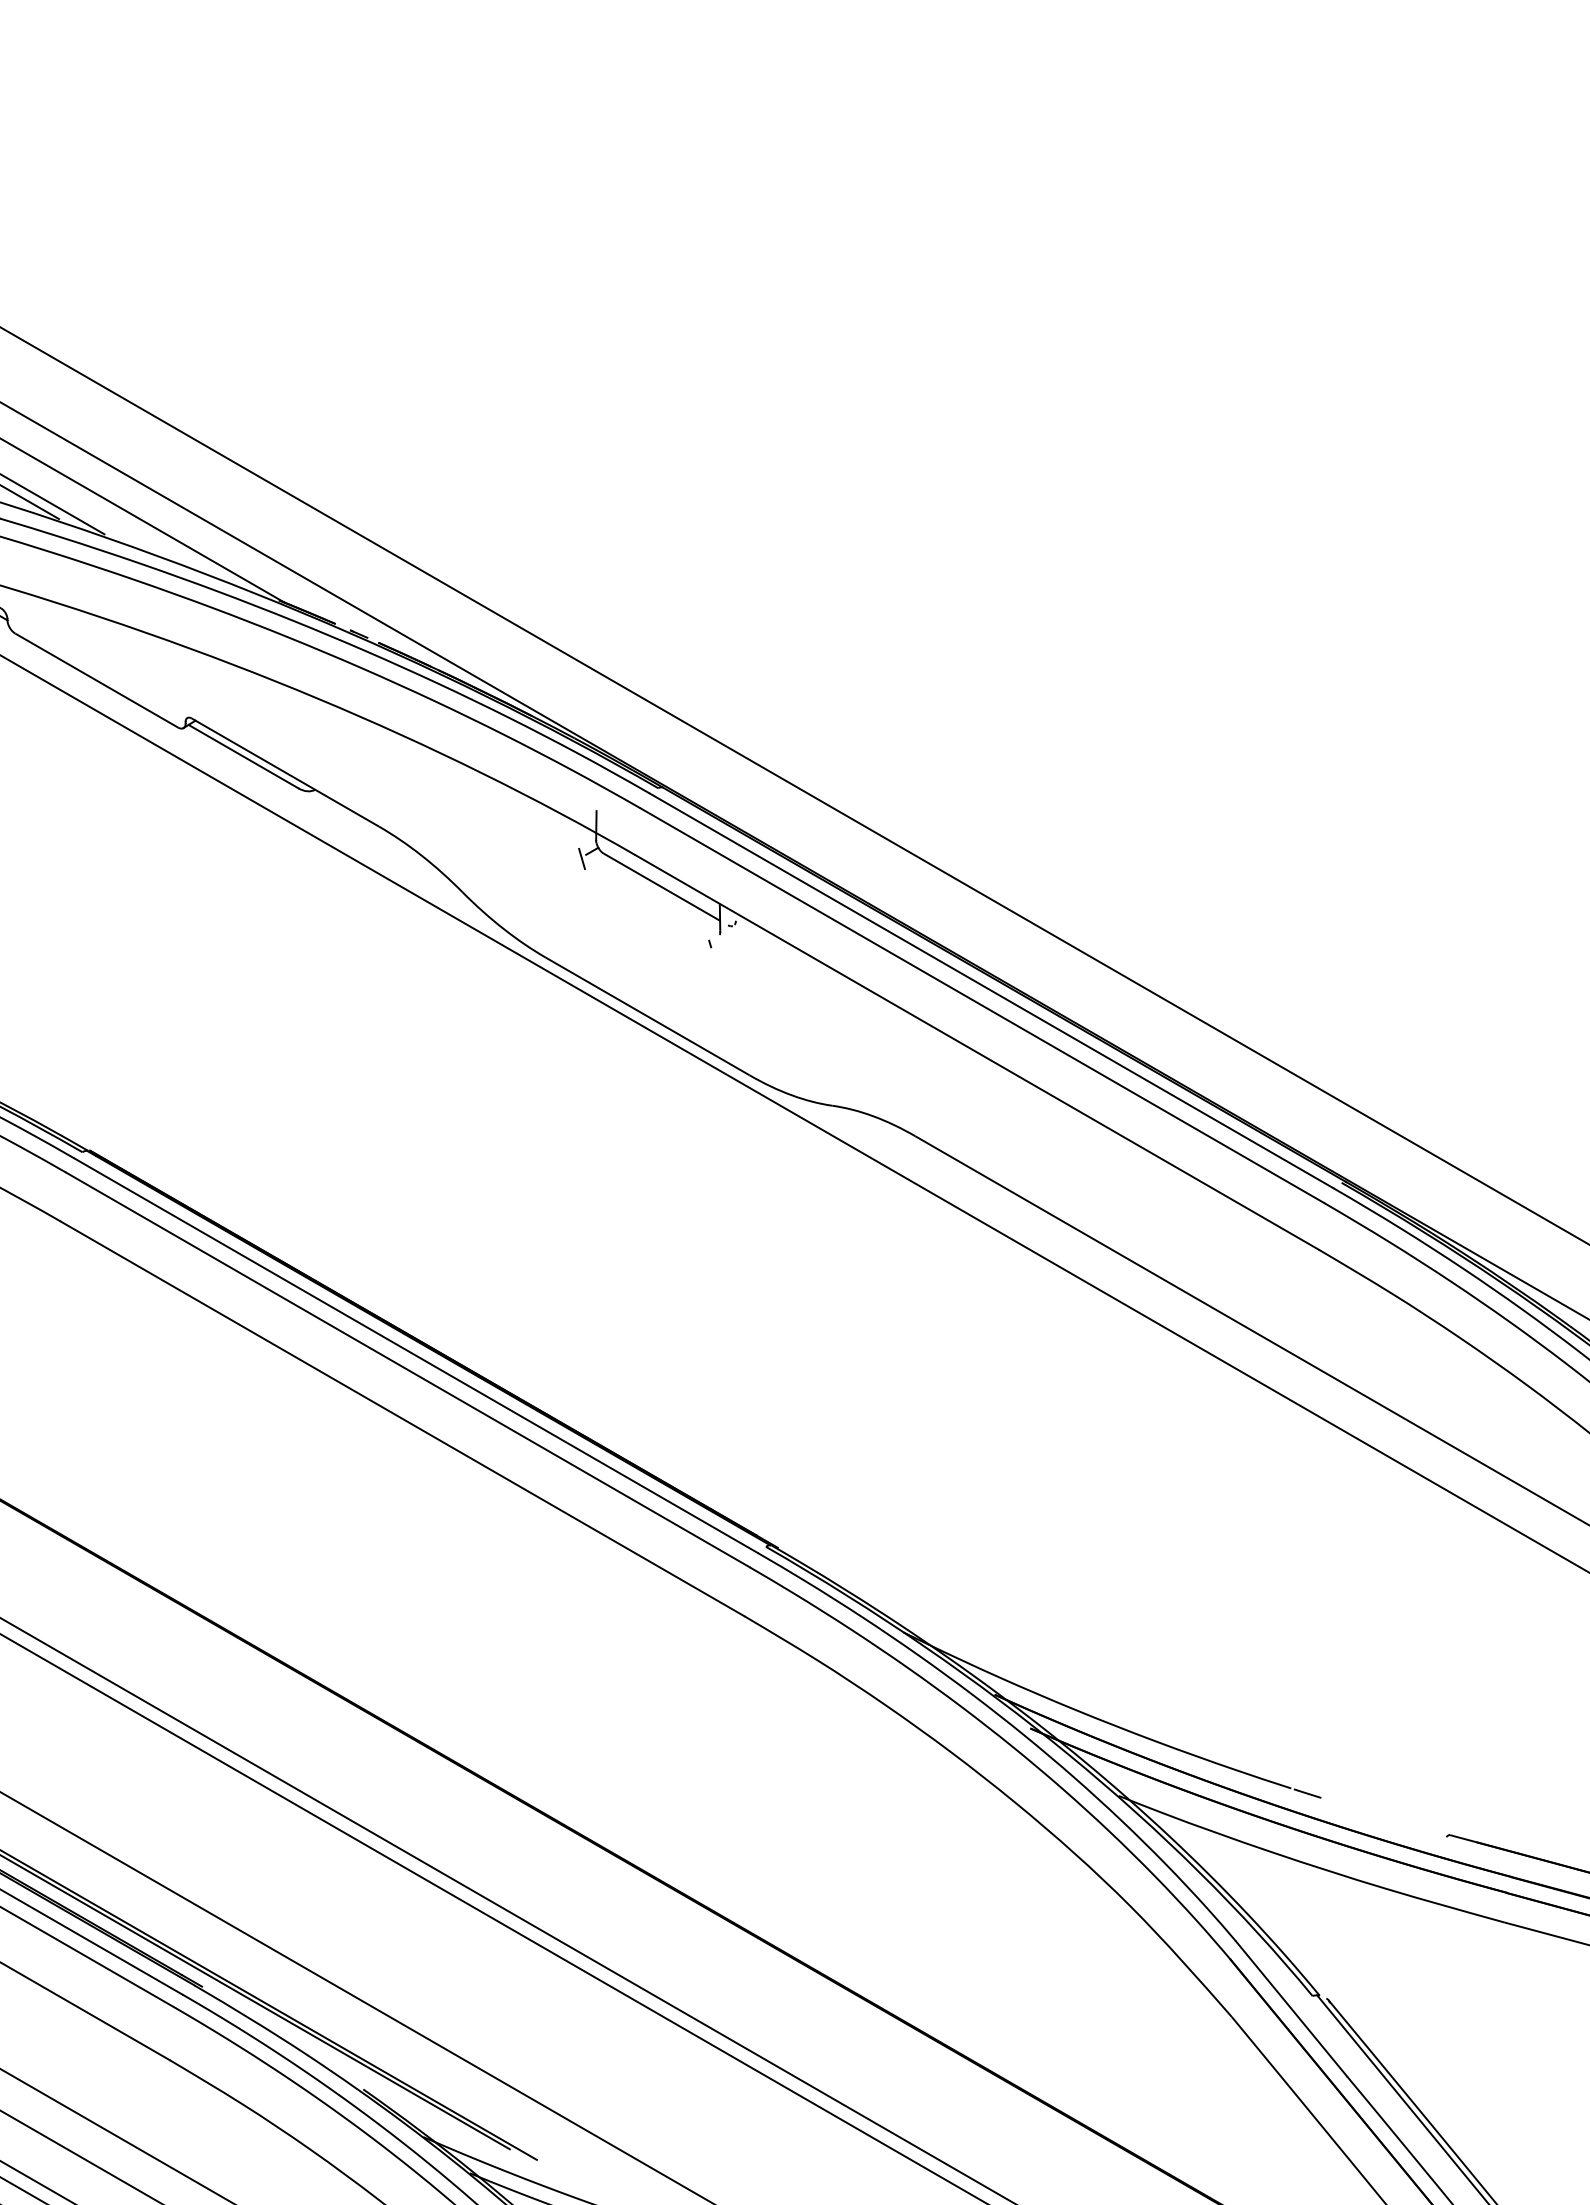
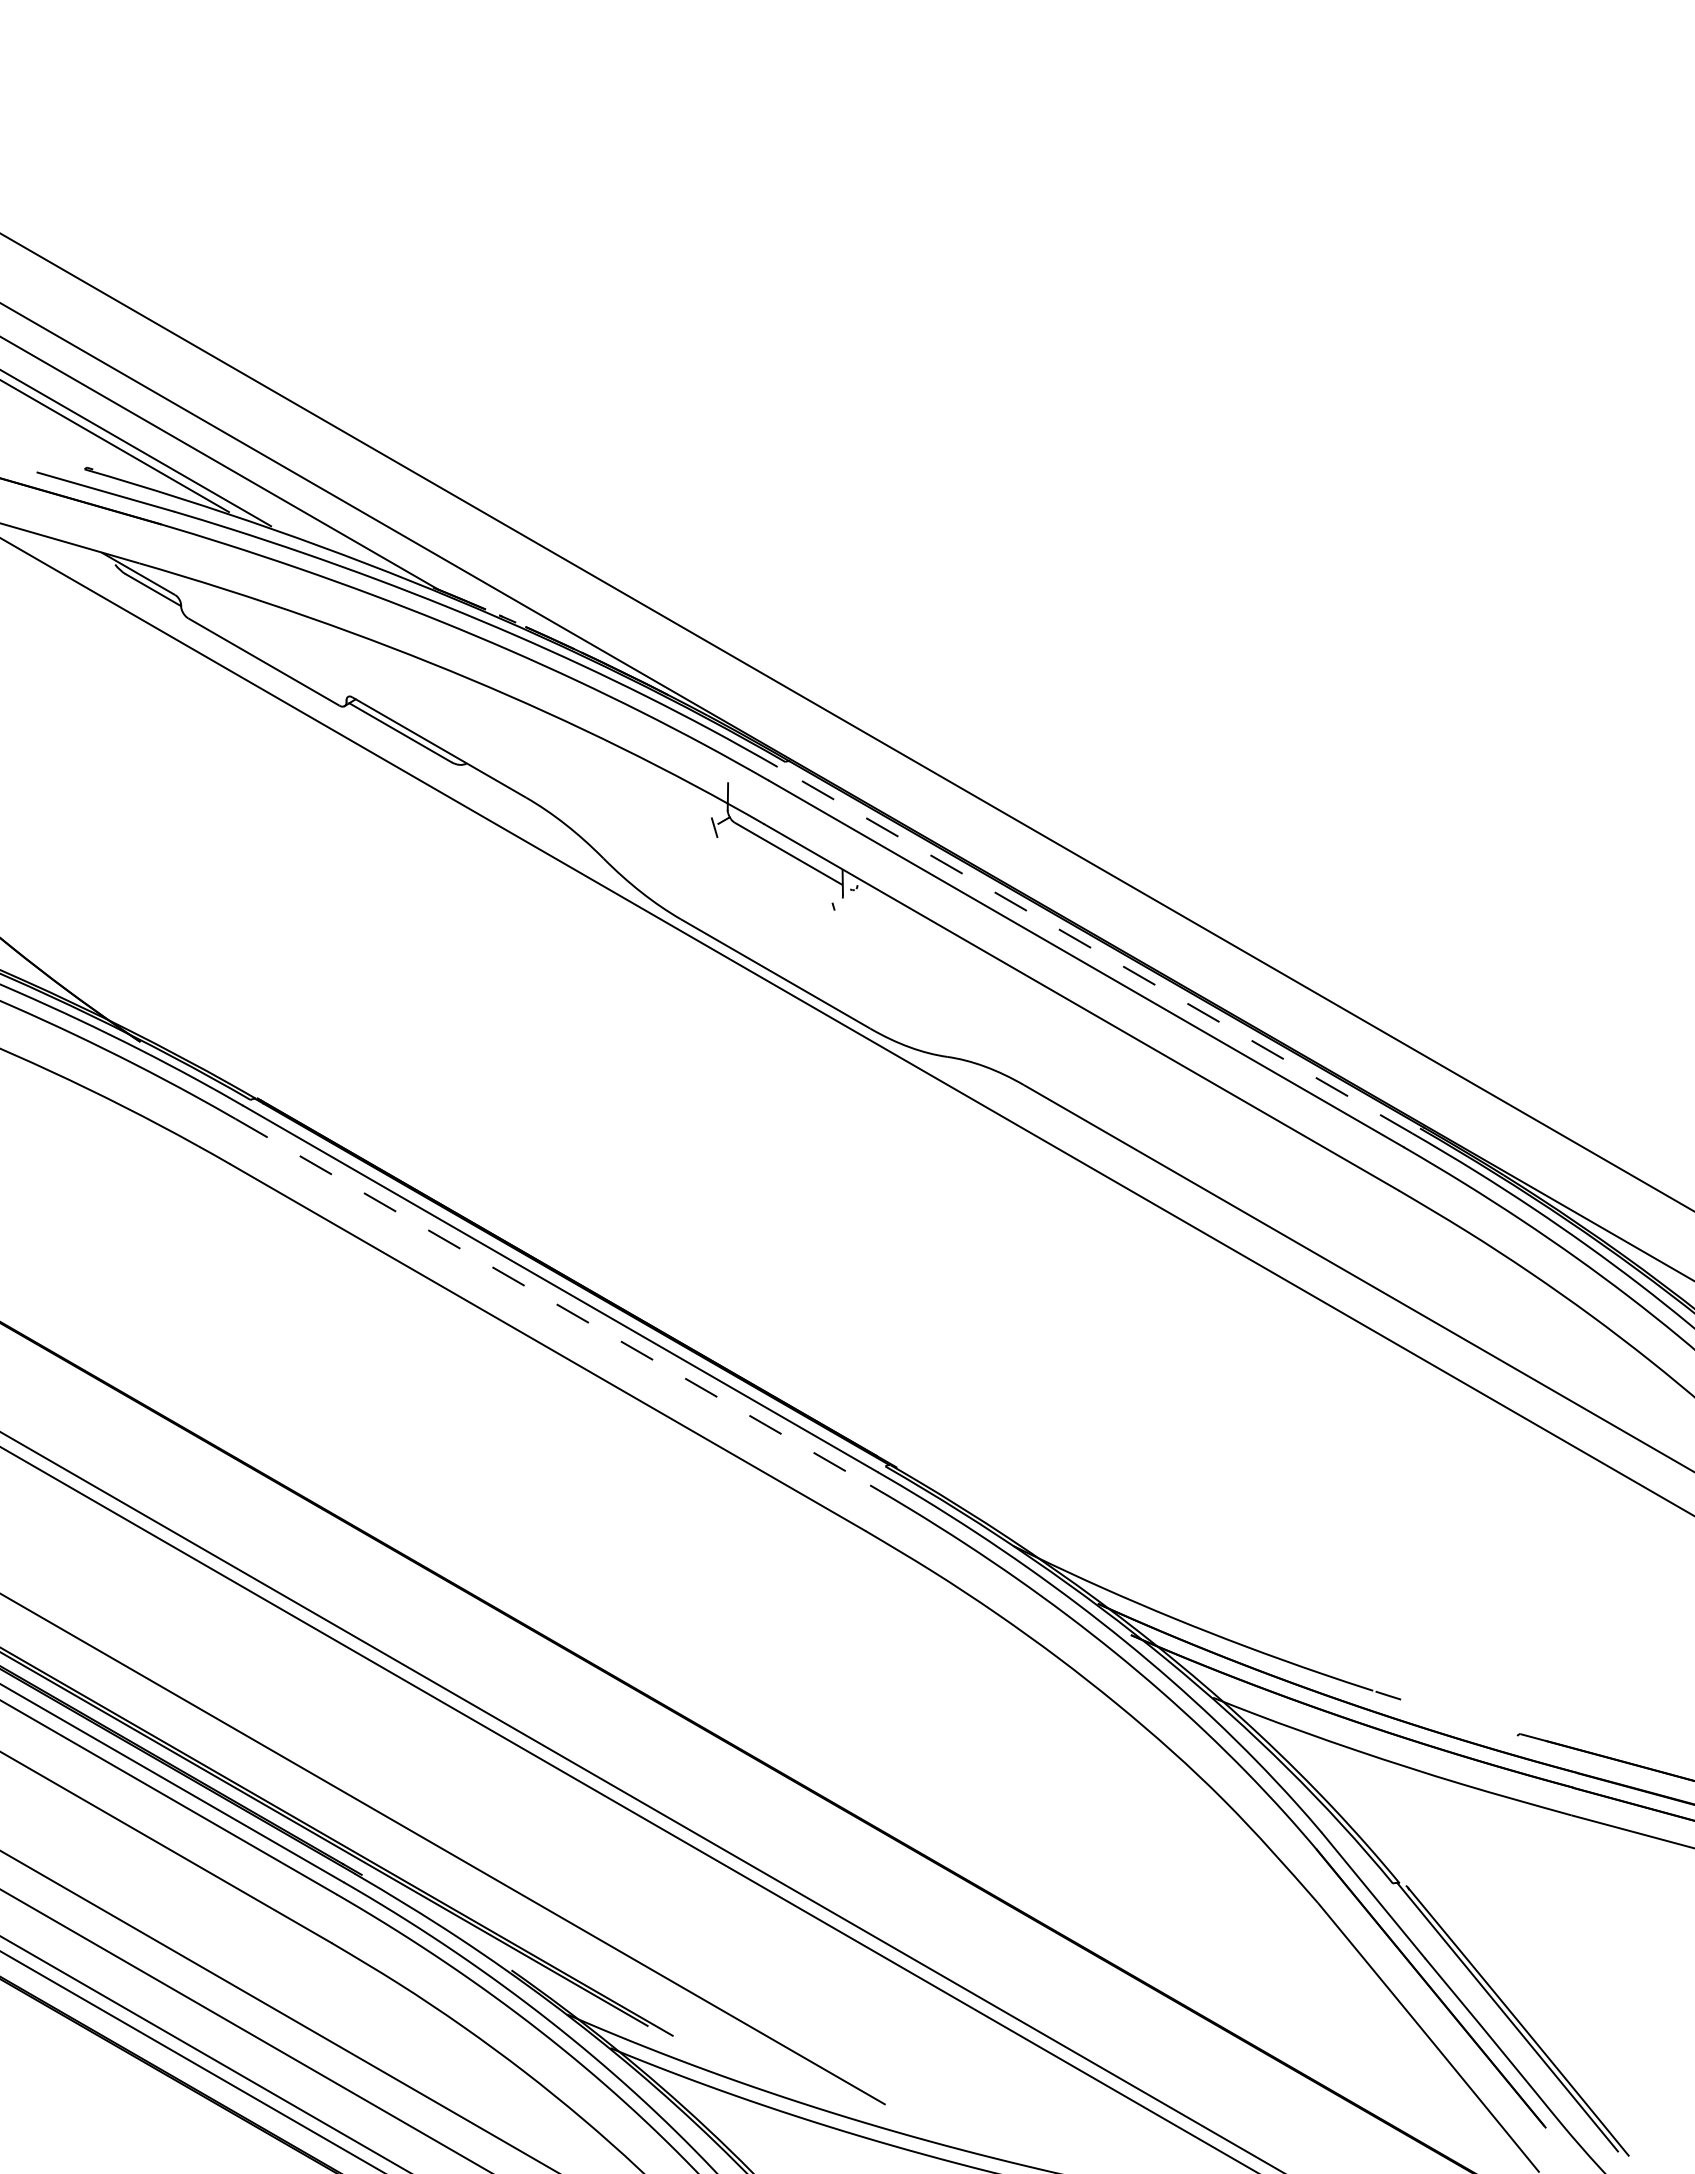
line: (991, 990) -> (1094, 949), solid -> dashed
line: (408, 1370) -> (553, 1302), solid -> dashed

